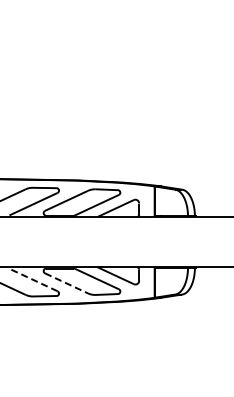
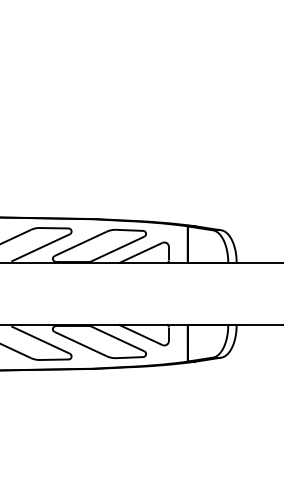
line: (33, 280) -> (40, 340), dashed -> solid
line: (66, 283) -> (80, 344), dashed -> solid

